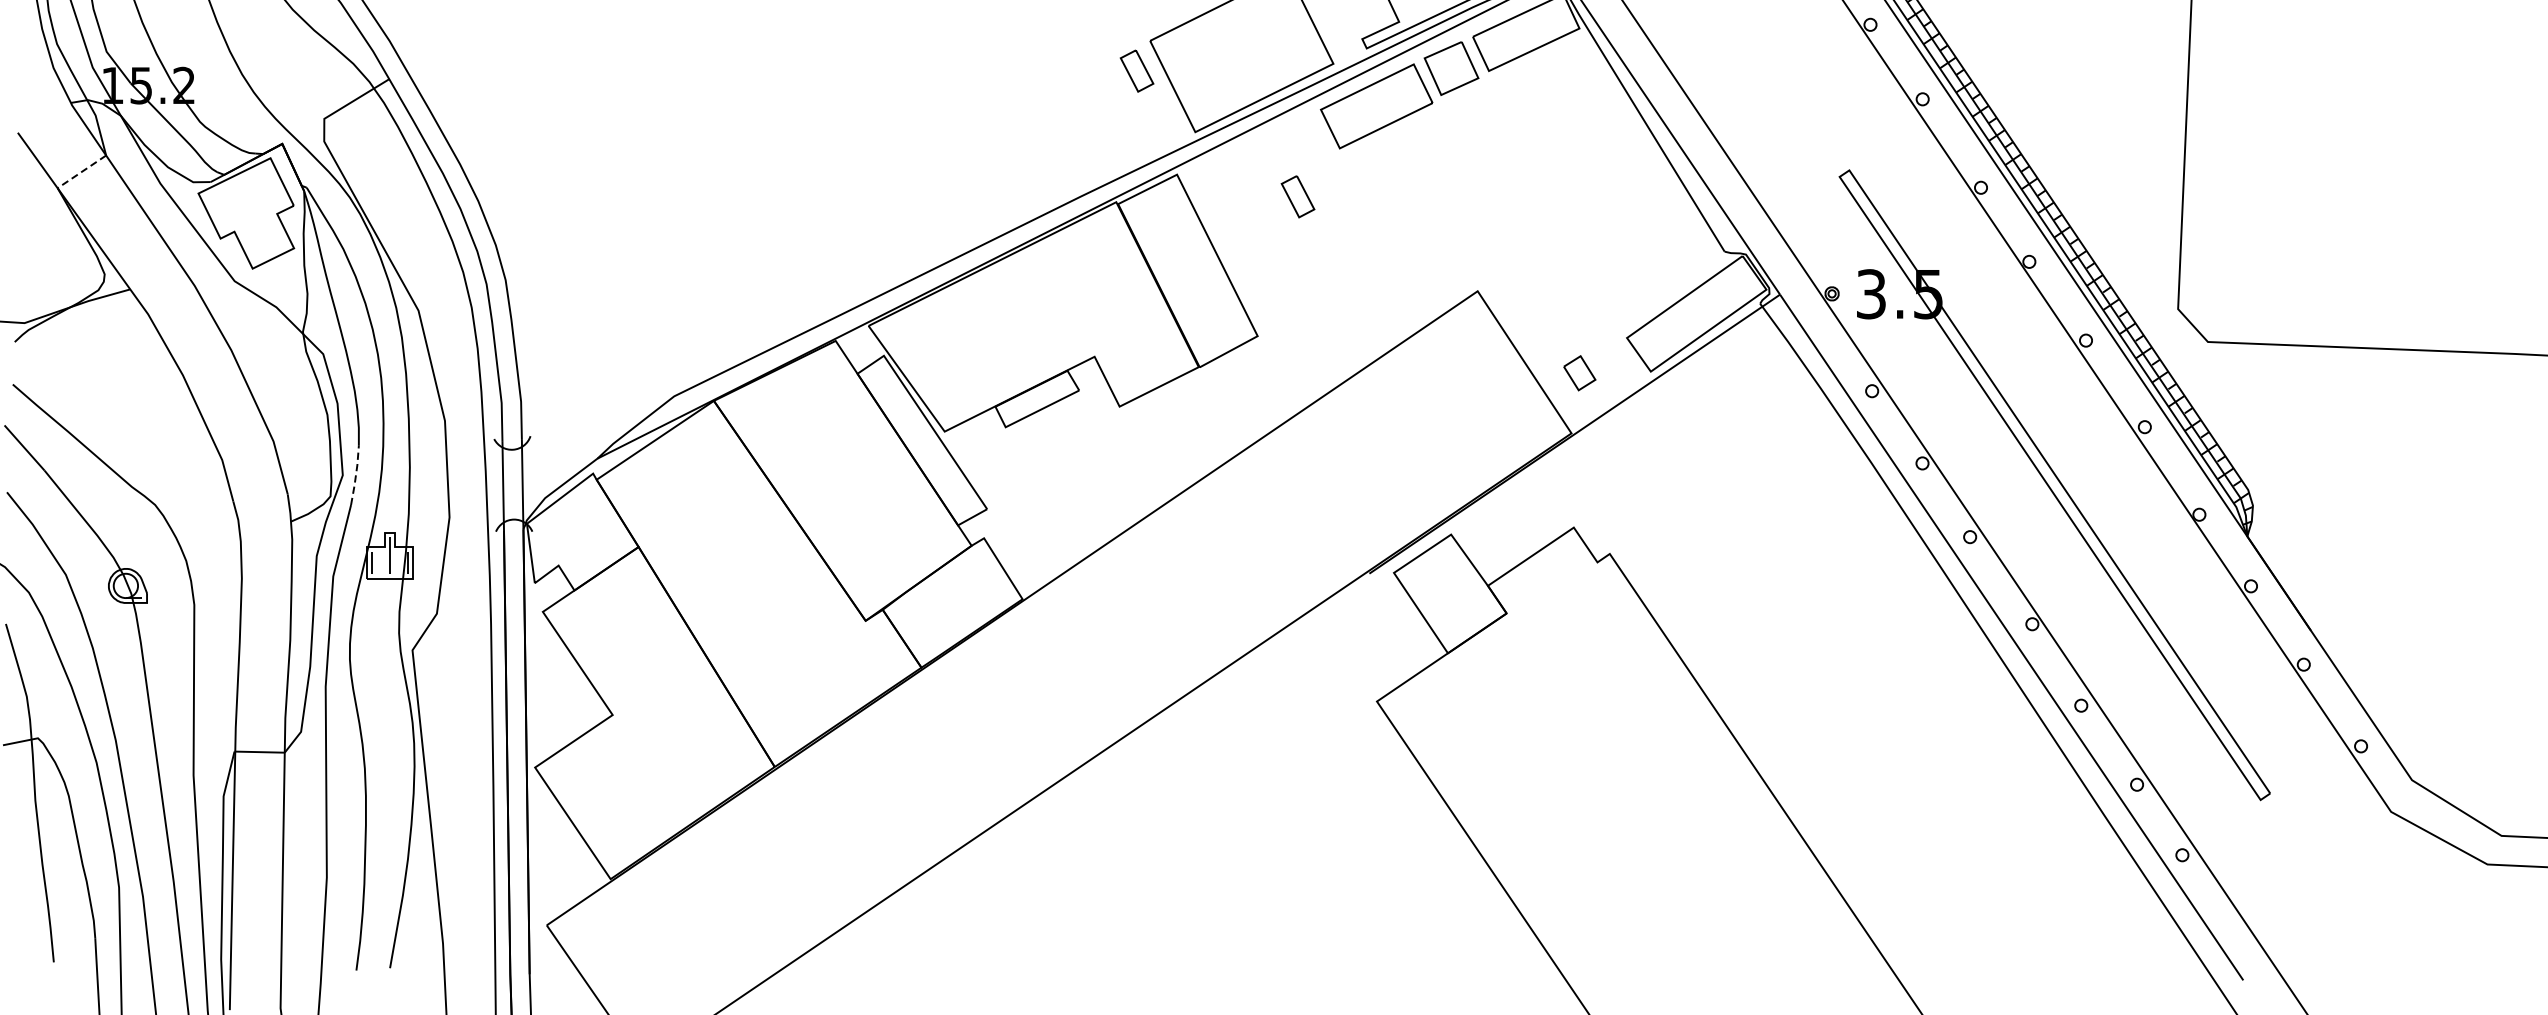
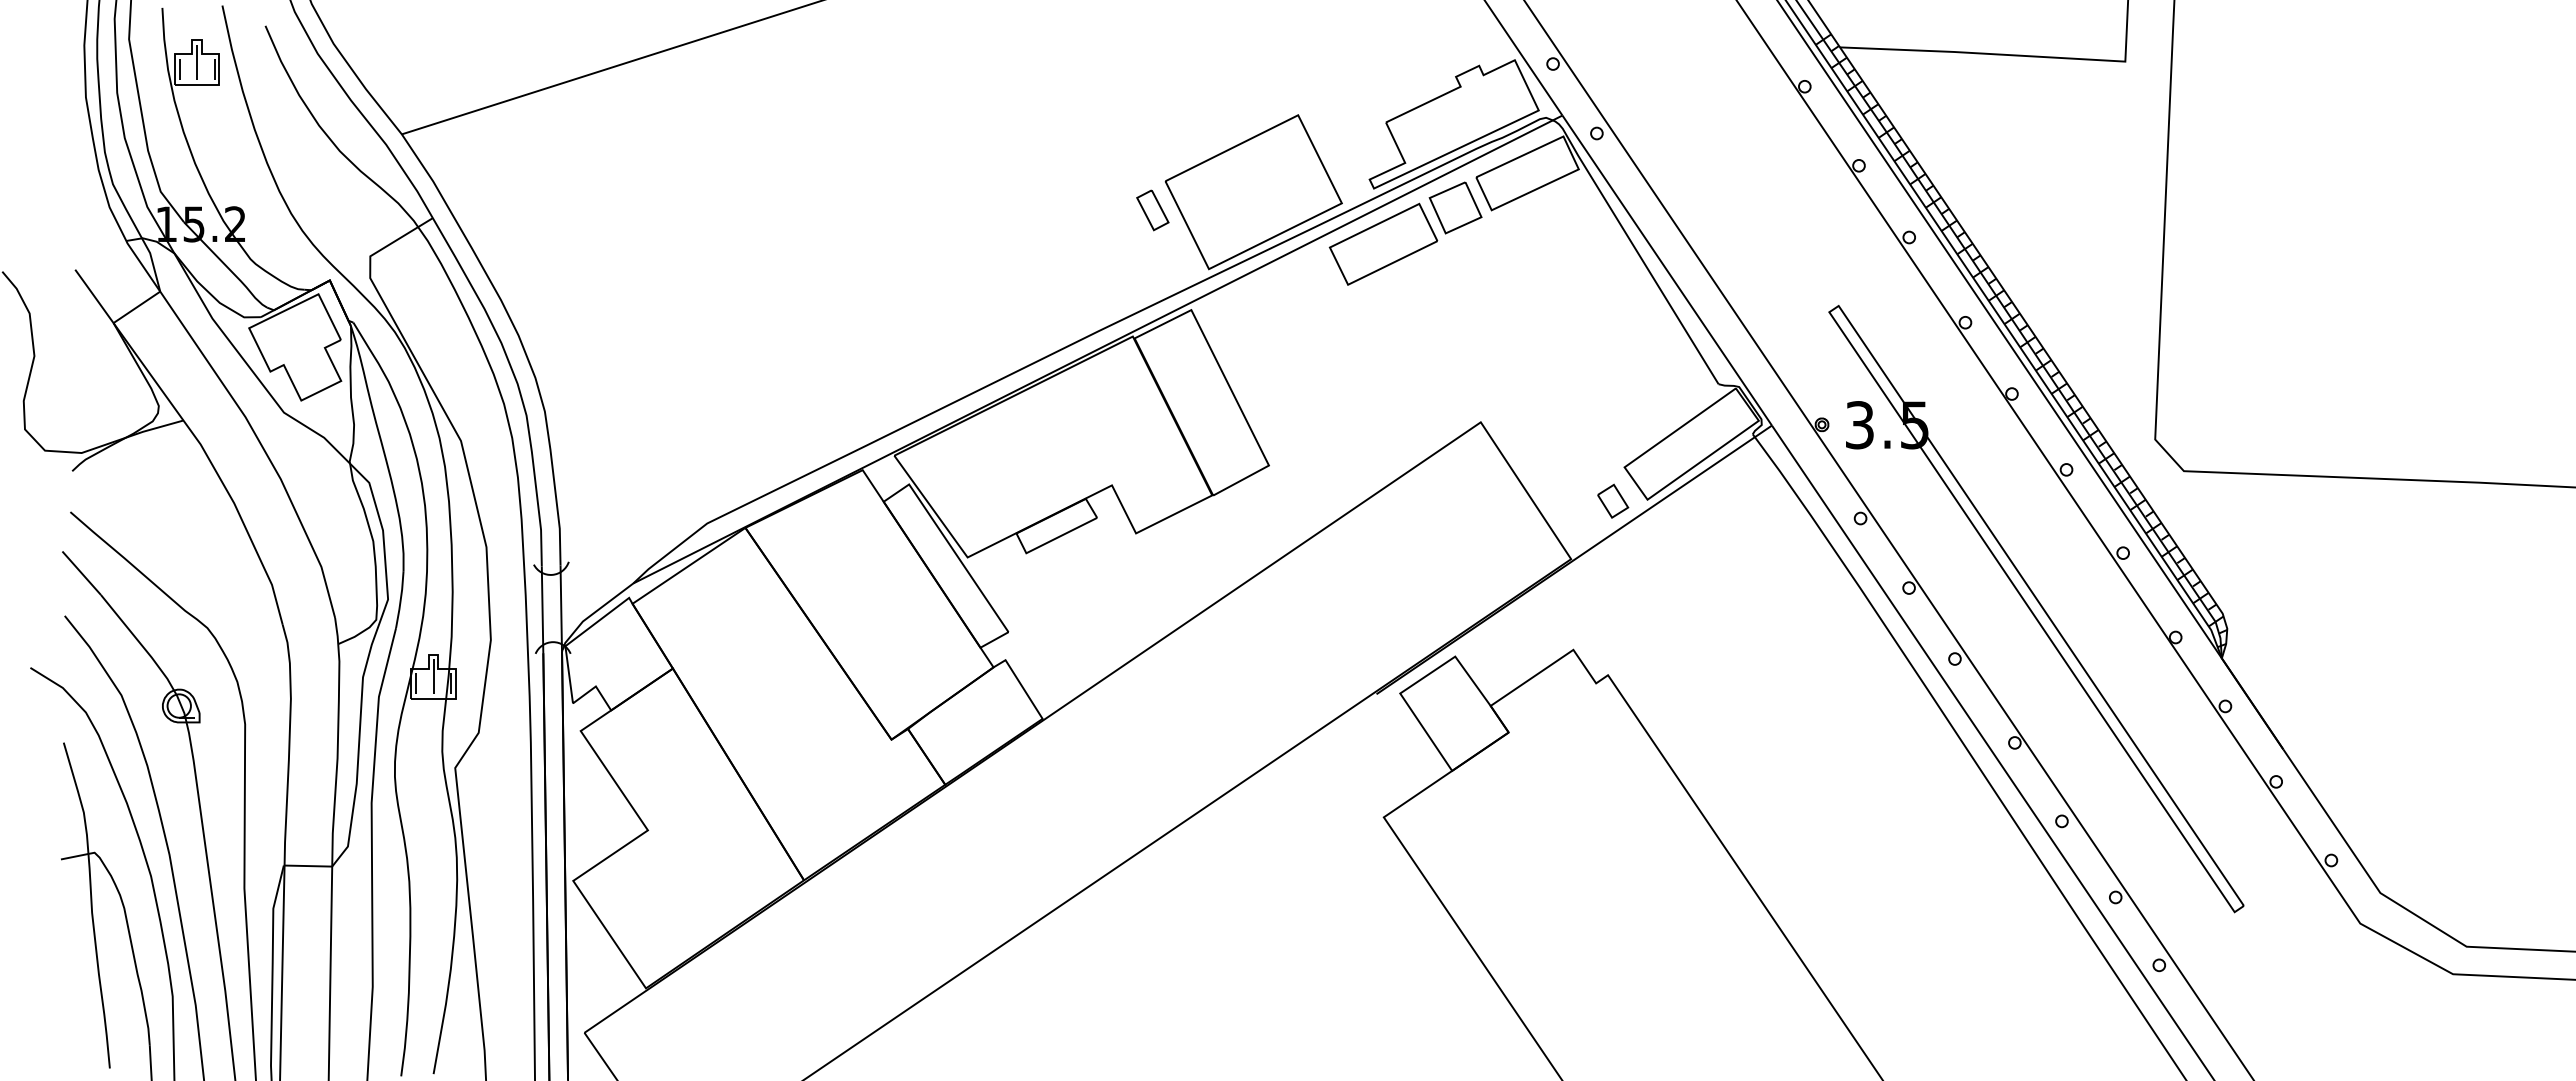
line: (81, 172) -> (136, 307), dashed -> solid
part: (1297, 196) -> (1307, 331), removed
part: (1580, 372) -> (1613, 500), moved
line: (355, 475) -> (400, 599), dashed -> solid

